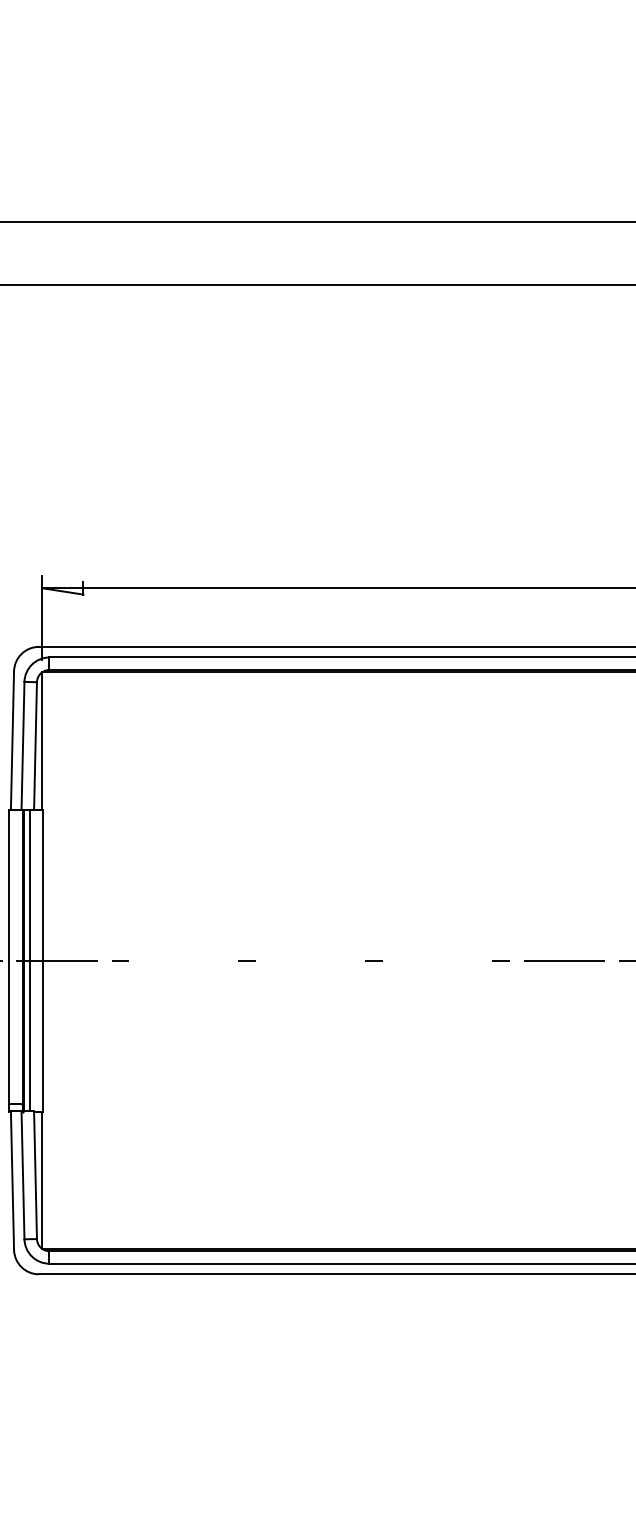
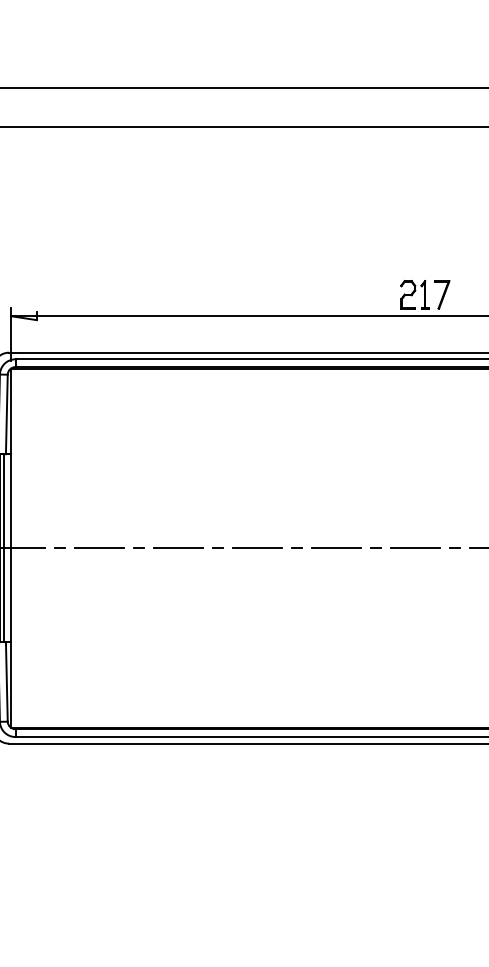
line: (184, 961) -> (99, 548), added
line: (311, 961) -> (178, 548), added
line: (437, 961) -> (257, 548), added

